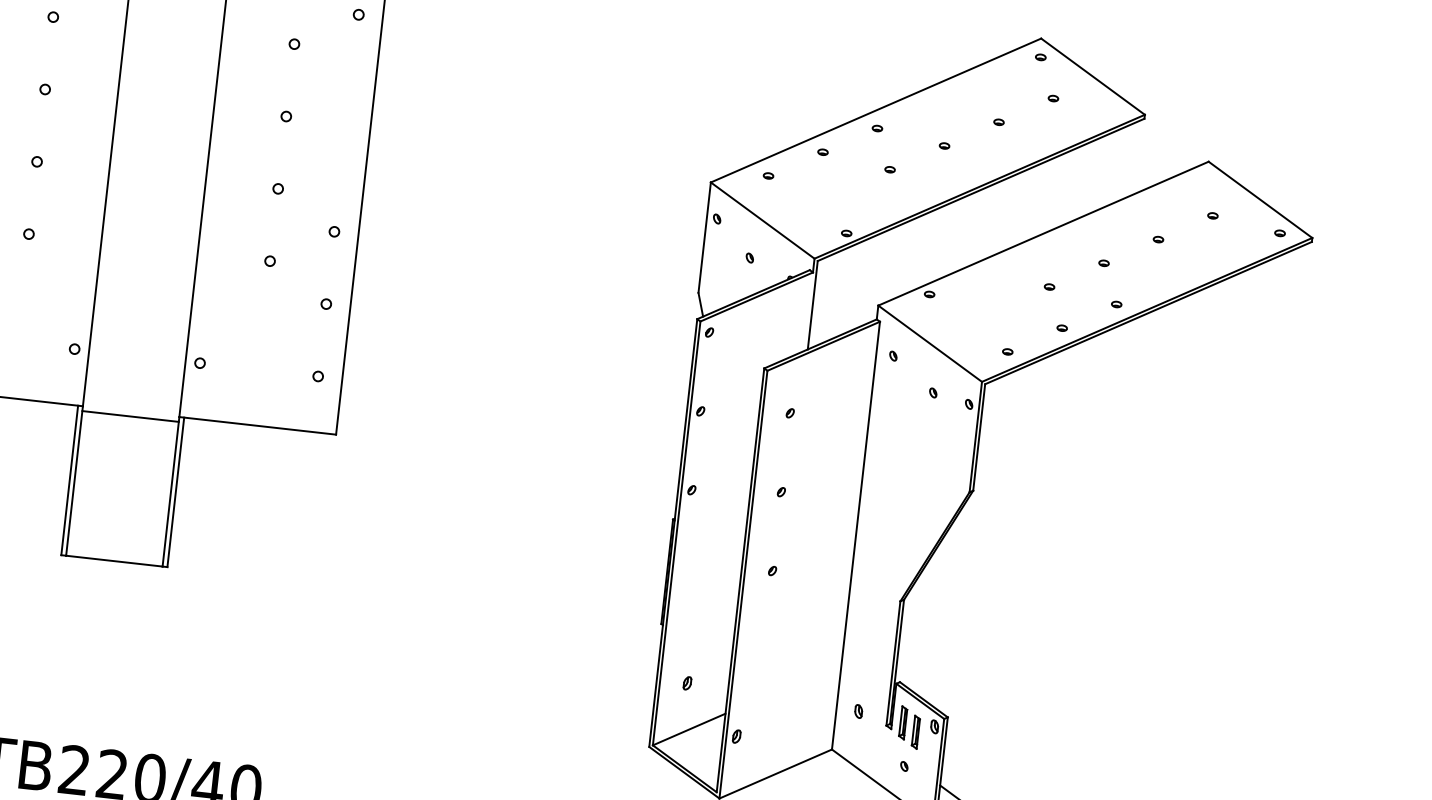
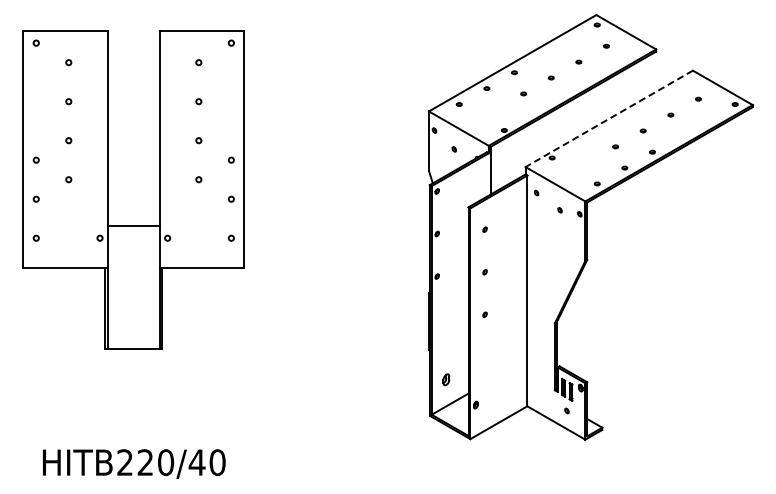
line: (1044, 233) -> (609, 118), solid -> dashed
line: (130, 415) -> (133, 225), moved
part: (687, 683) -> (446, 379), size x1.6
part: (857, 711) -> (538, 384), removed

